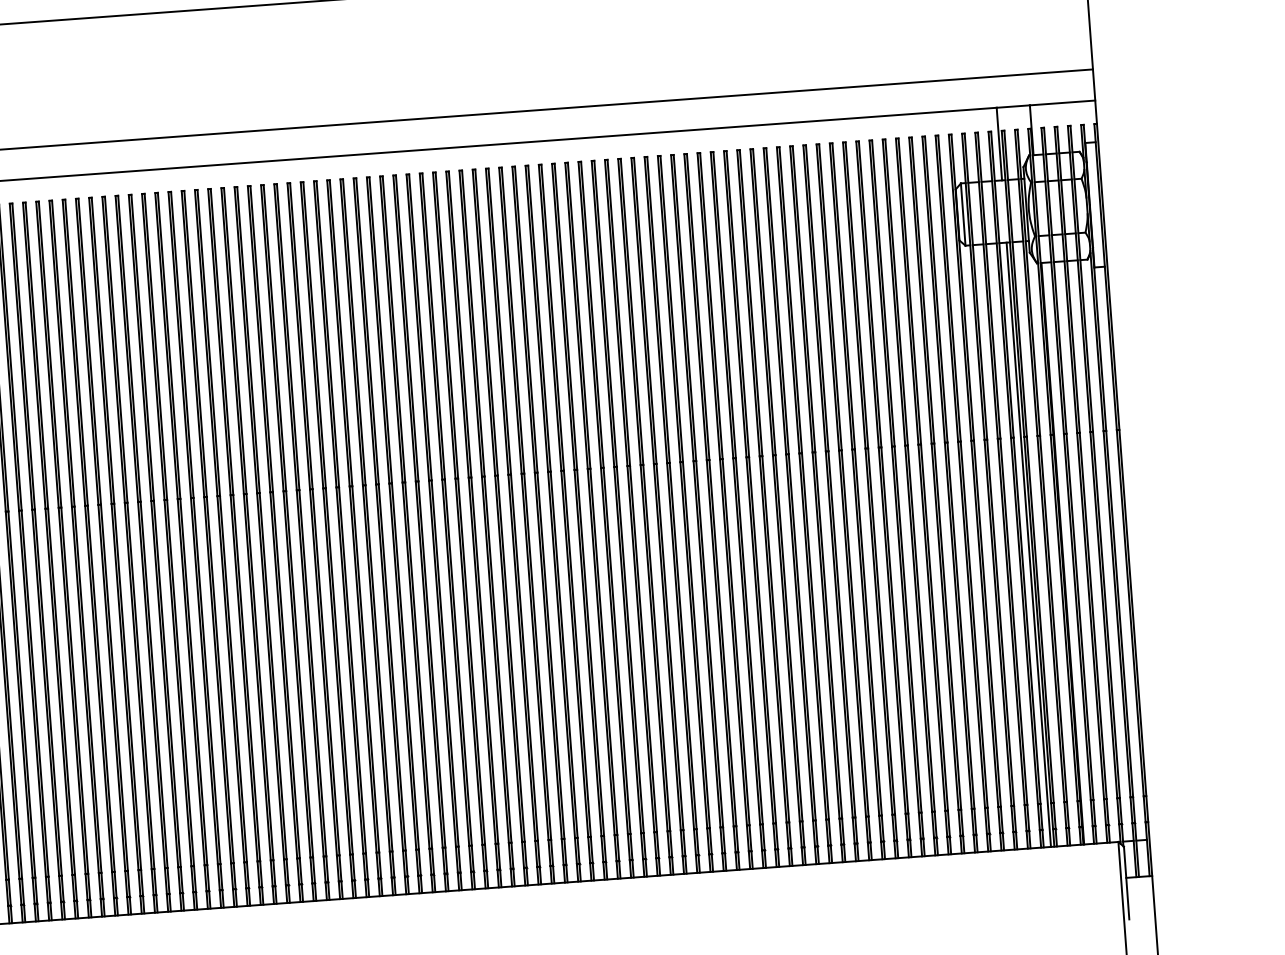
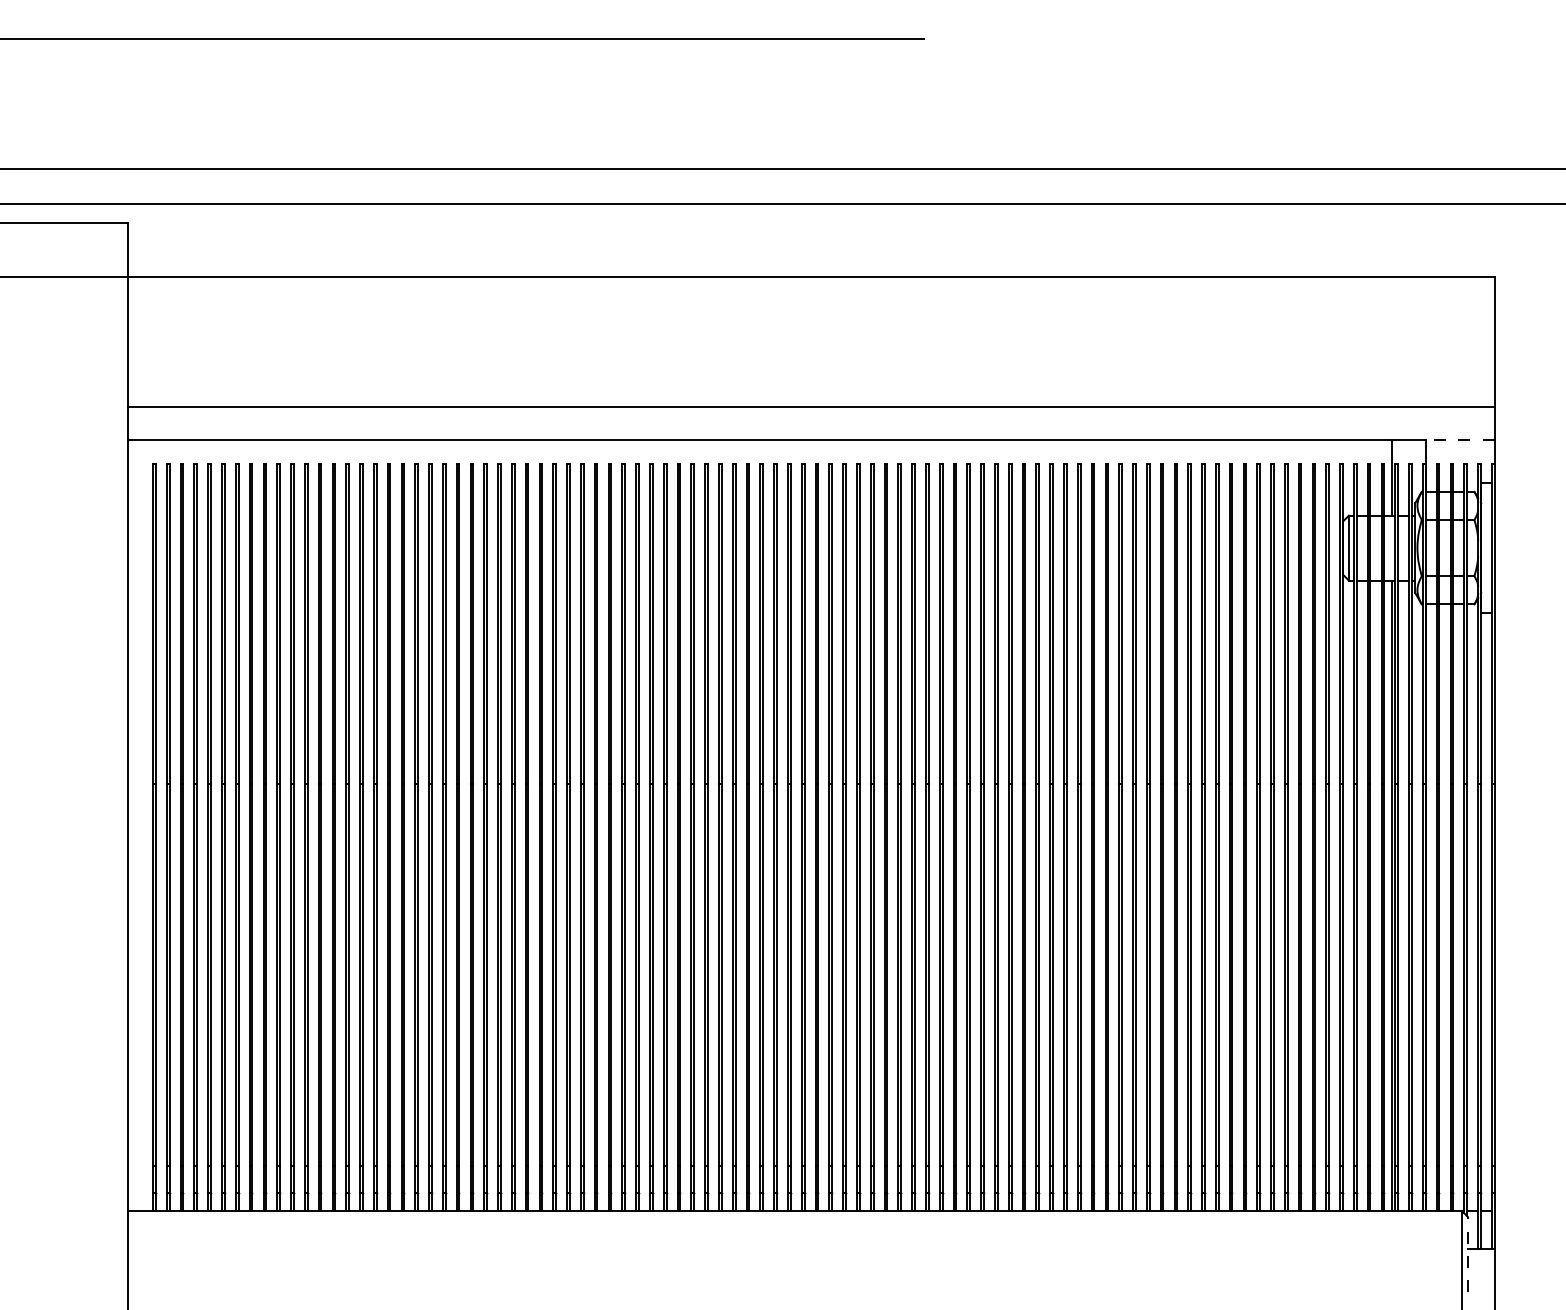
line: (1062, 102) -> (1460, 439), solid -> dashed
line: (1126, 883) -> (1467, 1254), solid -> dashed

